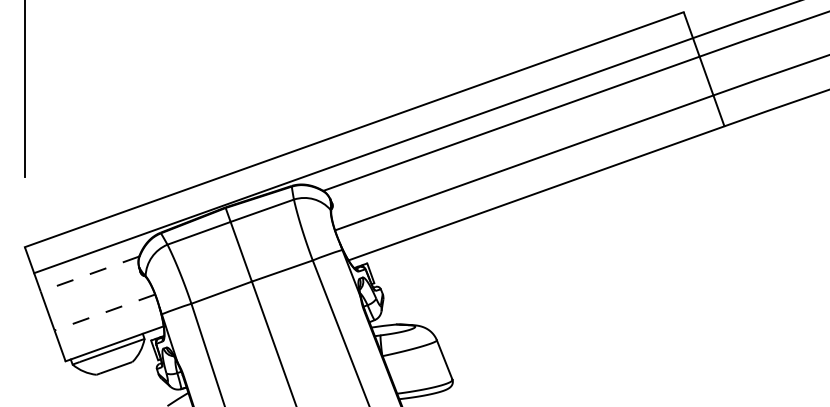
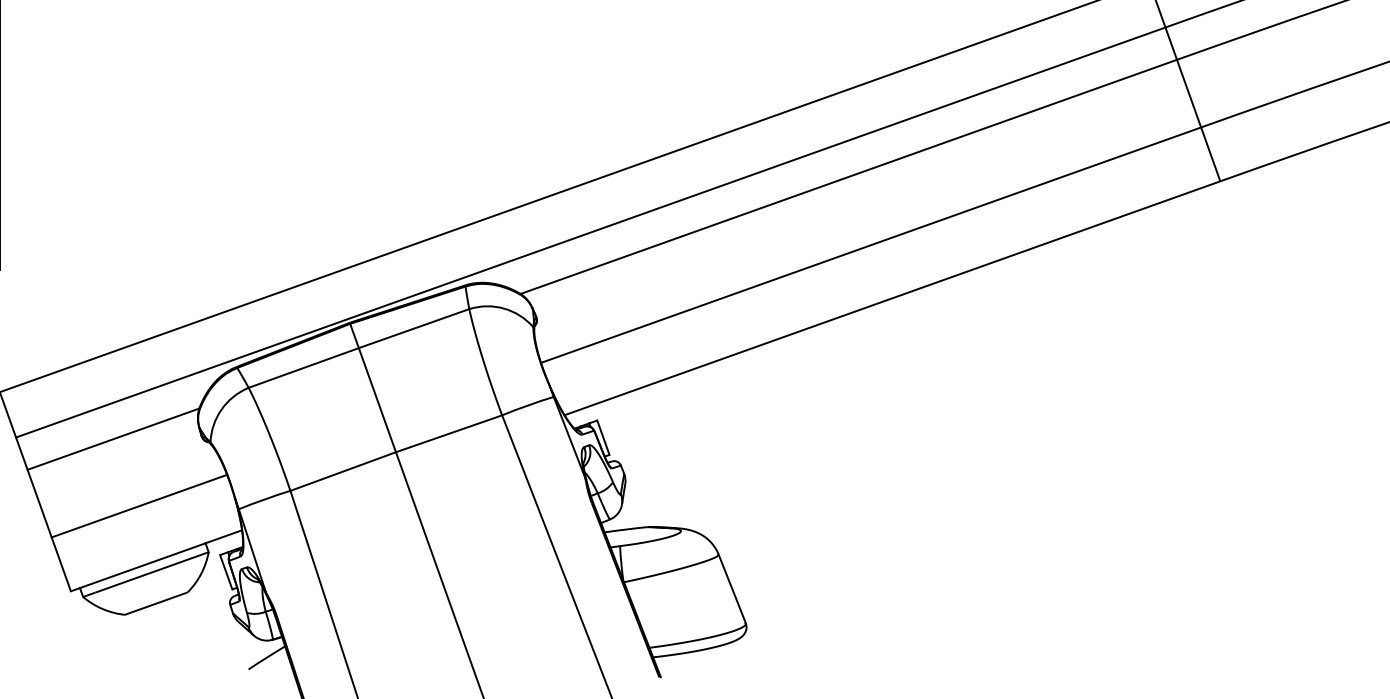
line: (89, 274) -> (112, 439), dashed -> solid
line: (104, 312) -> (138, 506), dashed -> solid

